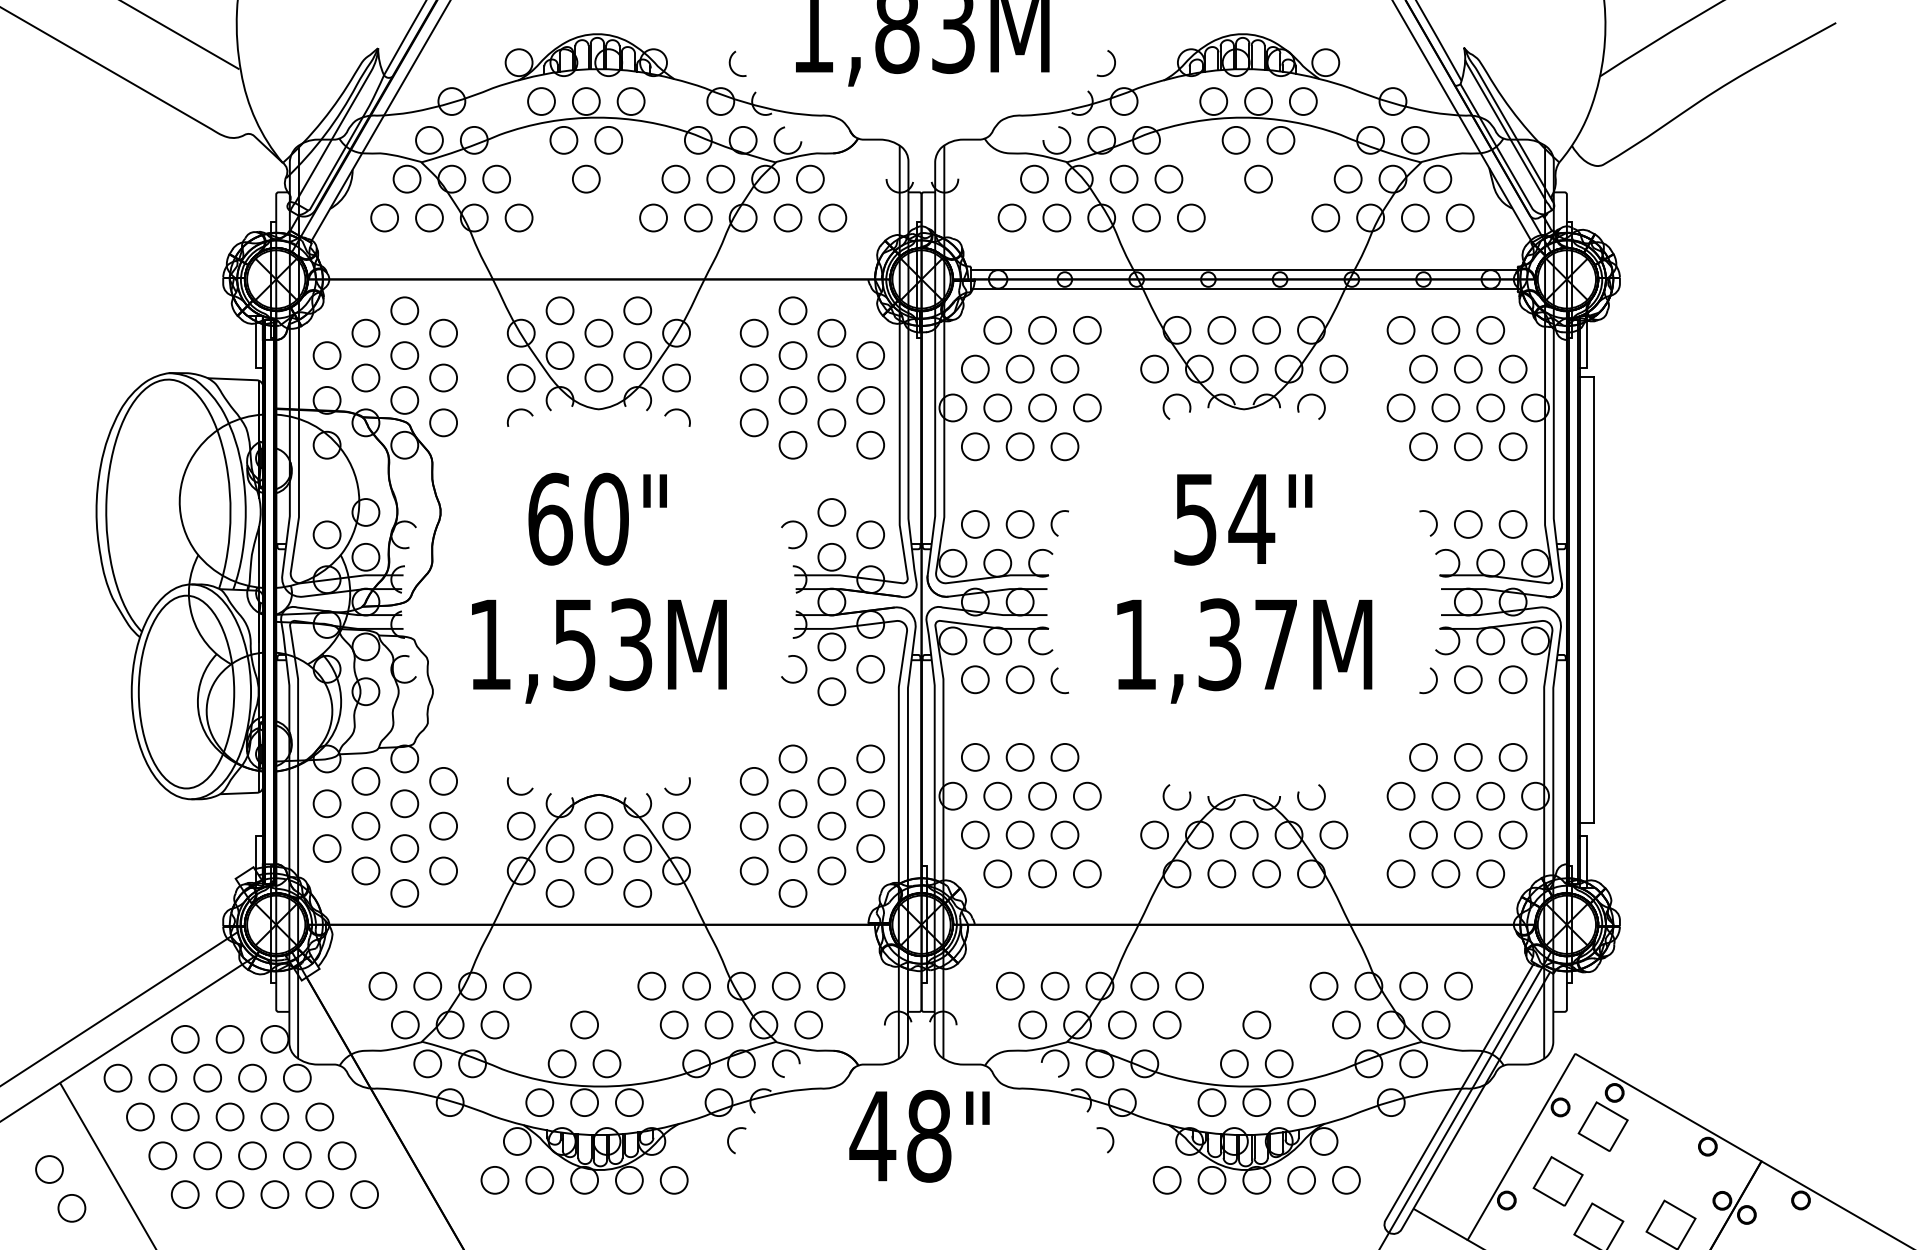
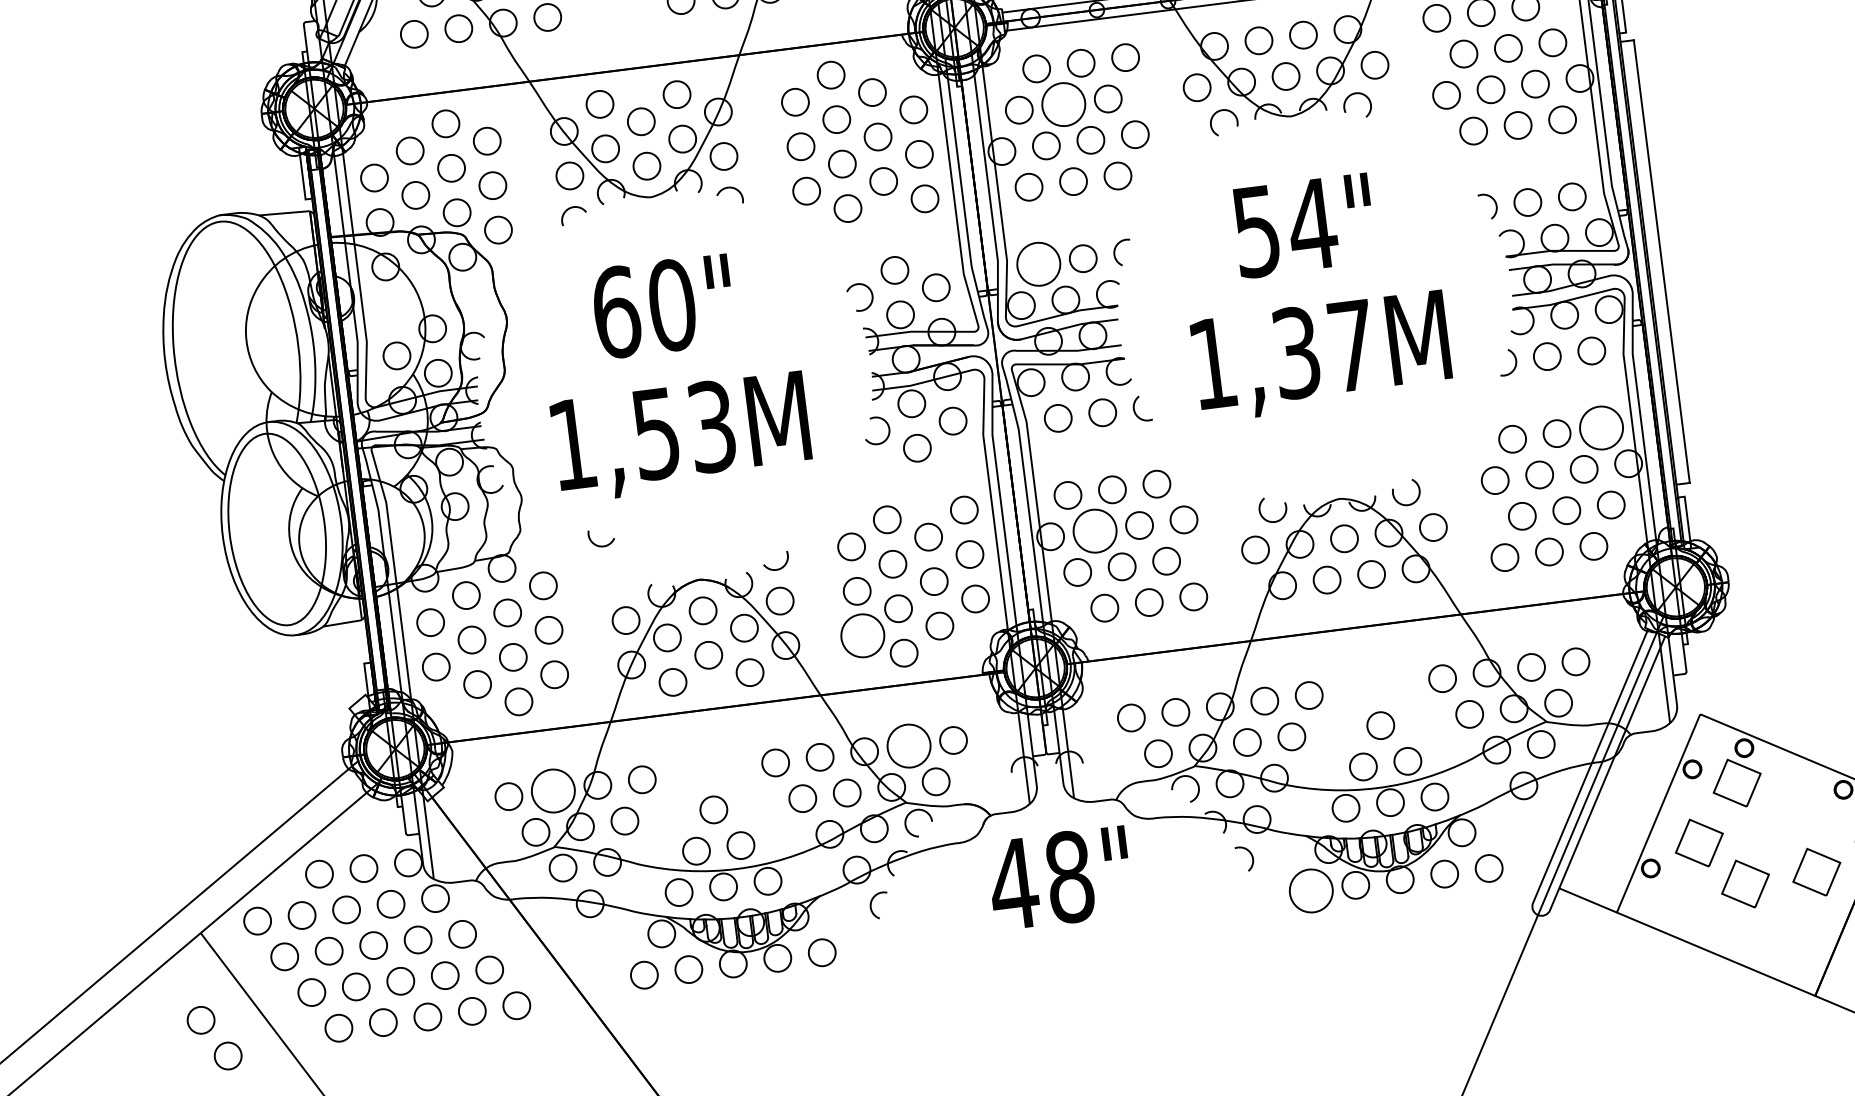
circle: (1019, 368) -> (1063, 104), size x1.6
circle: (974, 524) -> (1037, 264), size x1.6
circle: (1512, 756) -> (1600, 427), size x1.6
arc: (519, 793) -> (601, 545), moved
circle: (997, 795) -> (1094, 530), size x1.6
circle: (753, 870) -> (862, 635), size x1.6
circle: (427, 985) -> (553, 790), size x1.6
circle: (785, 985) -> (908, 745), size x1.6
circle: (1166, 1179) -> (1310, 890), size x1.6

